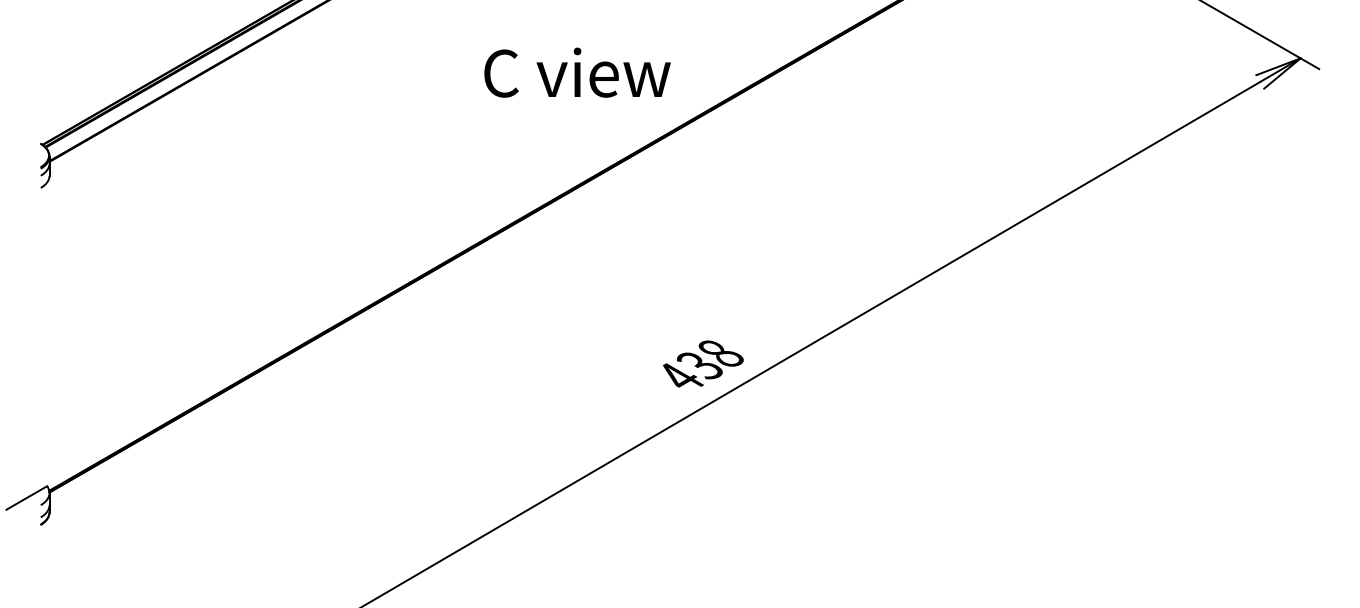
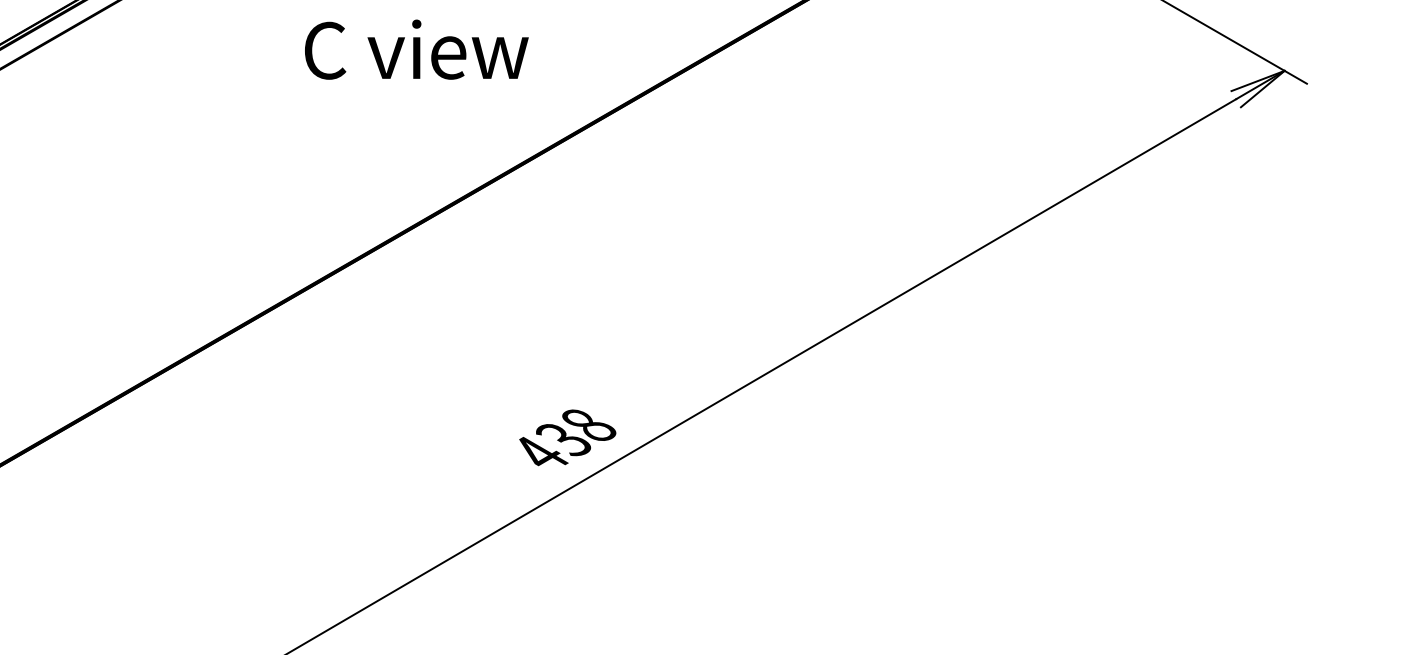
text: (577, 72) -> (416, 49), moved

